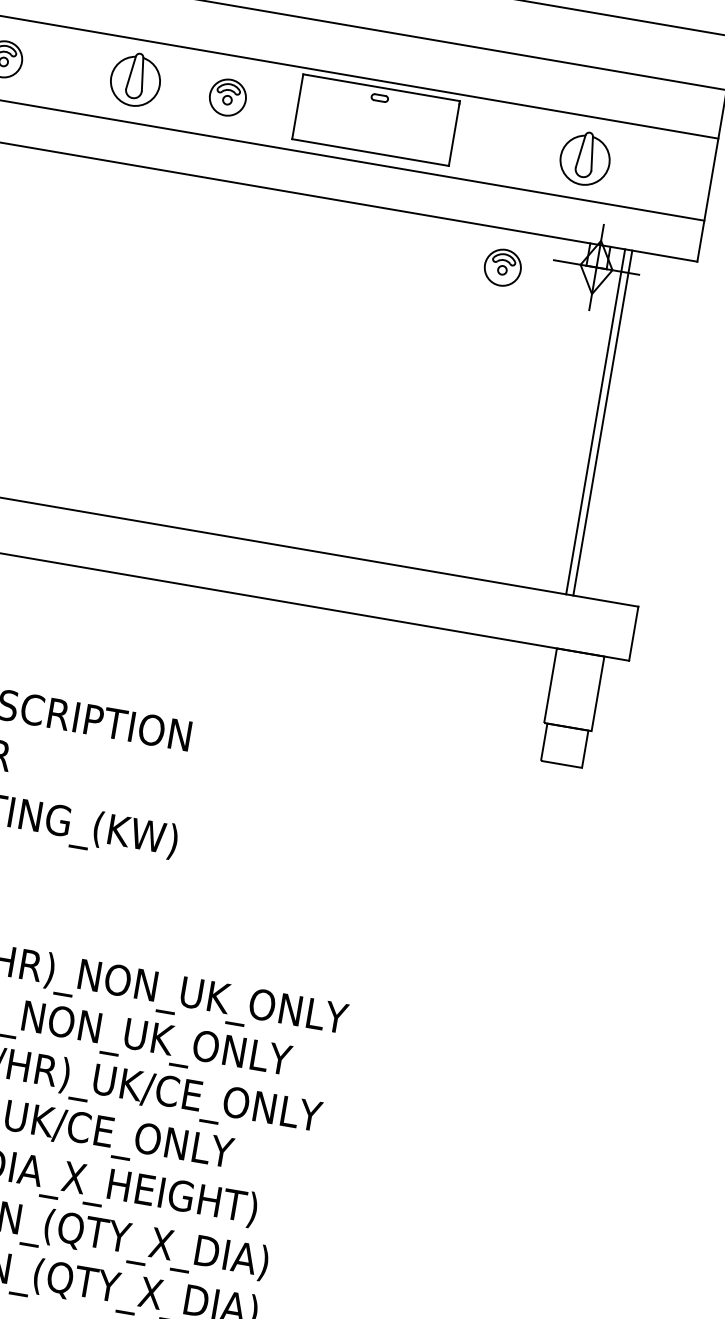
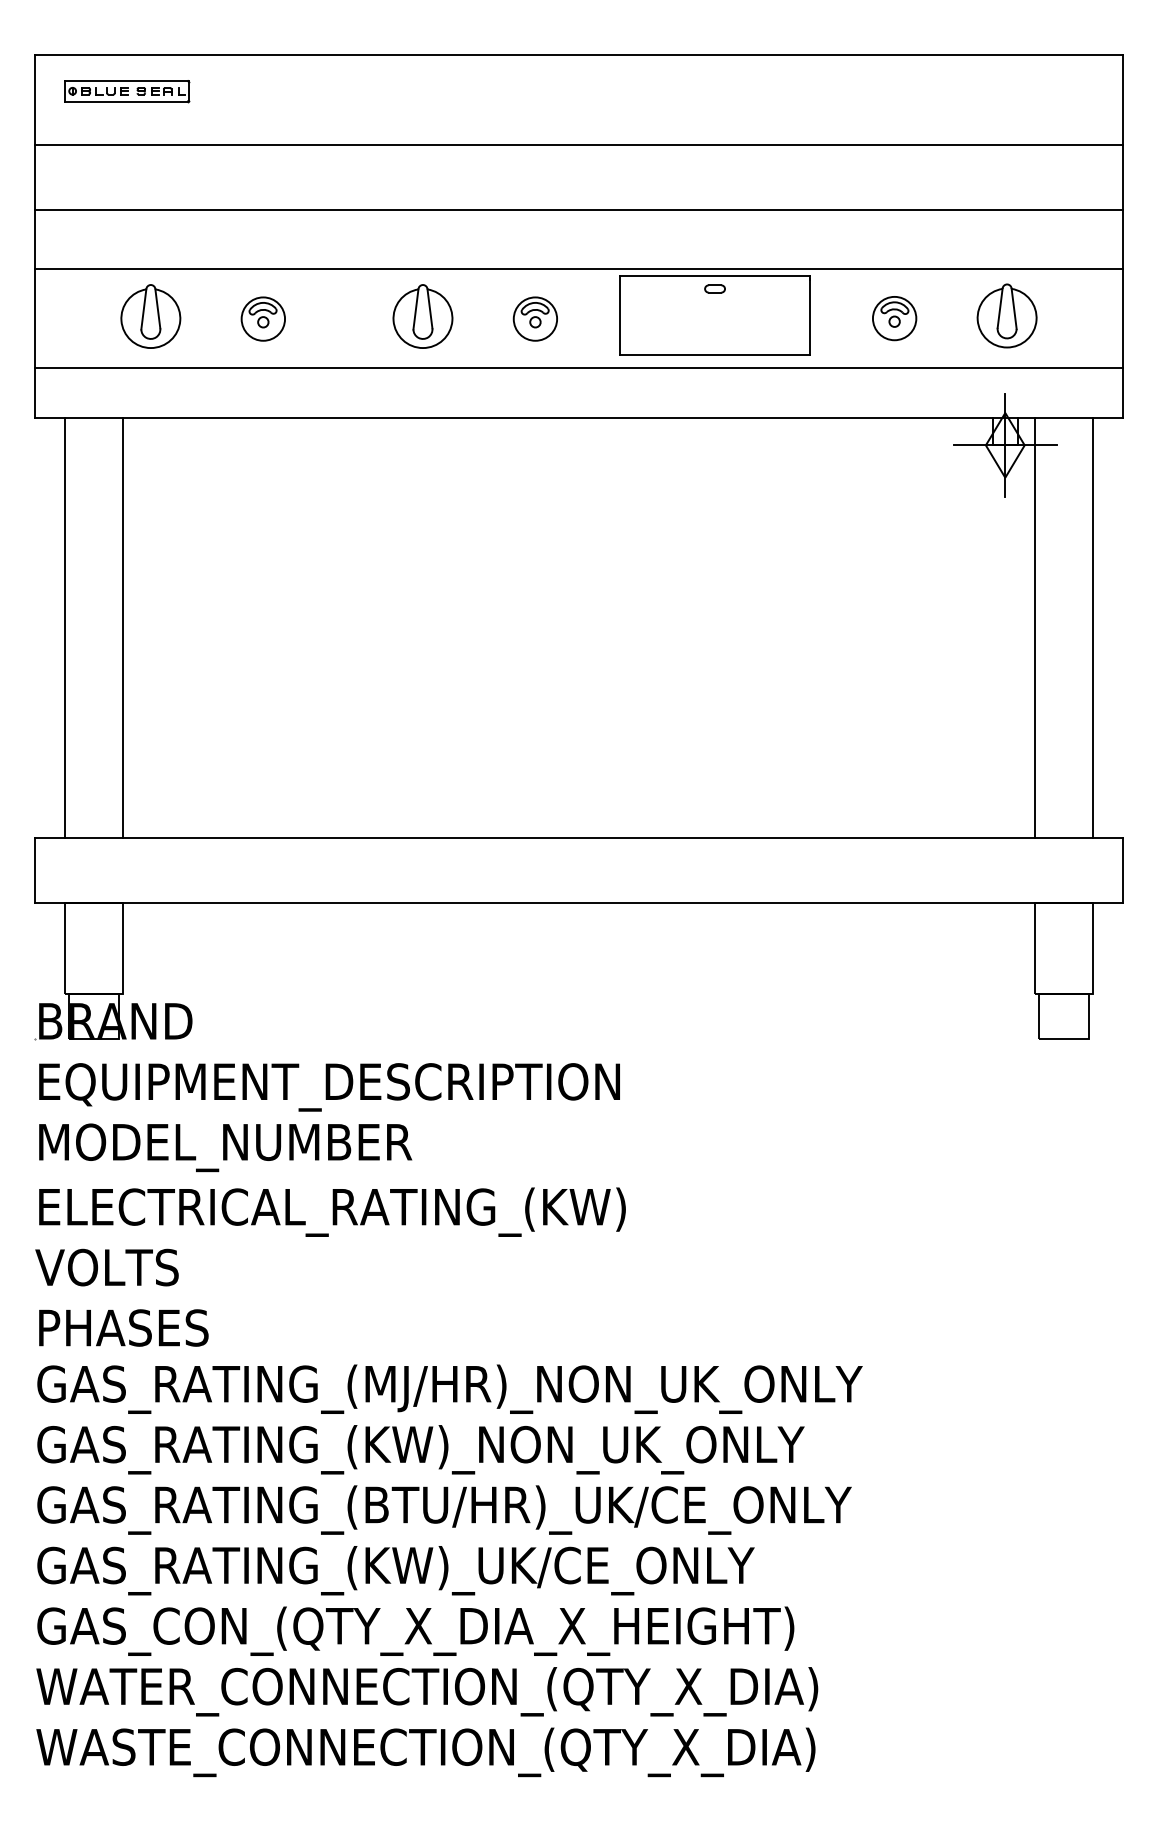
part: (584, 158) -> (1006, 315), moved
part: (502, 267) -> (894, 318), moved
line: (603, 422) -> (1093, 627), moved

